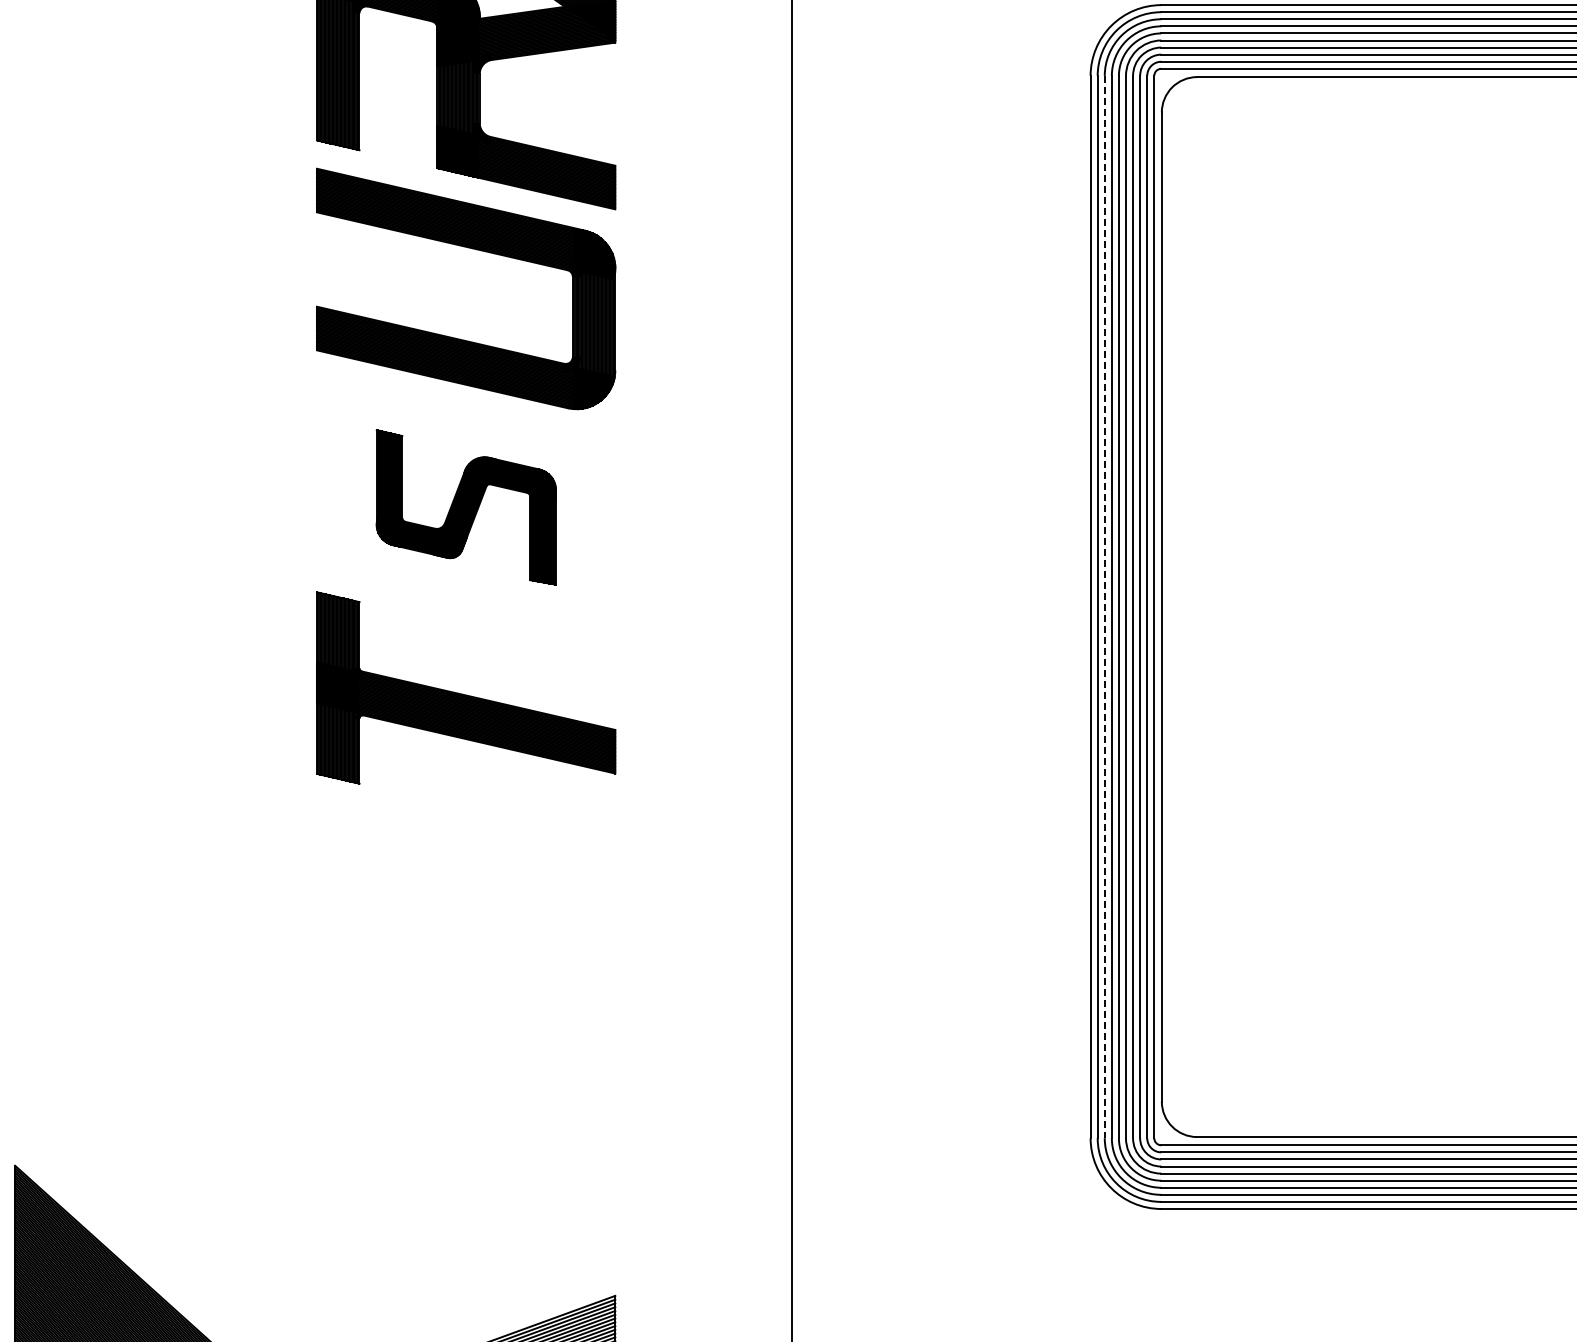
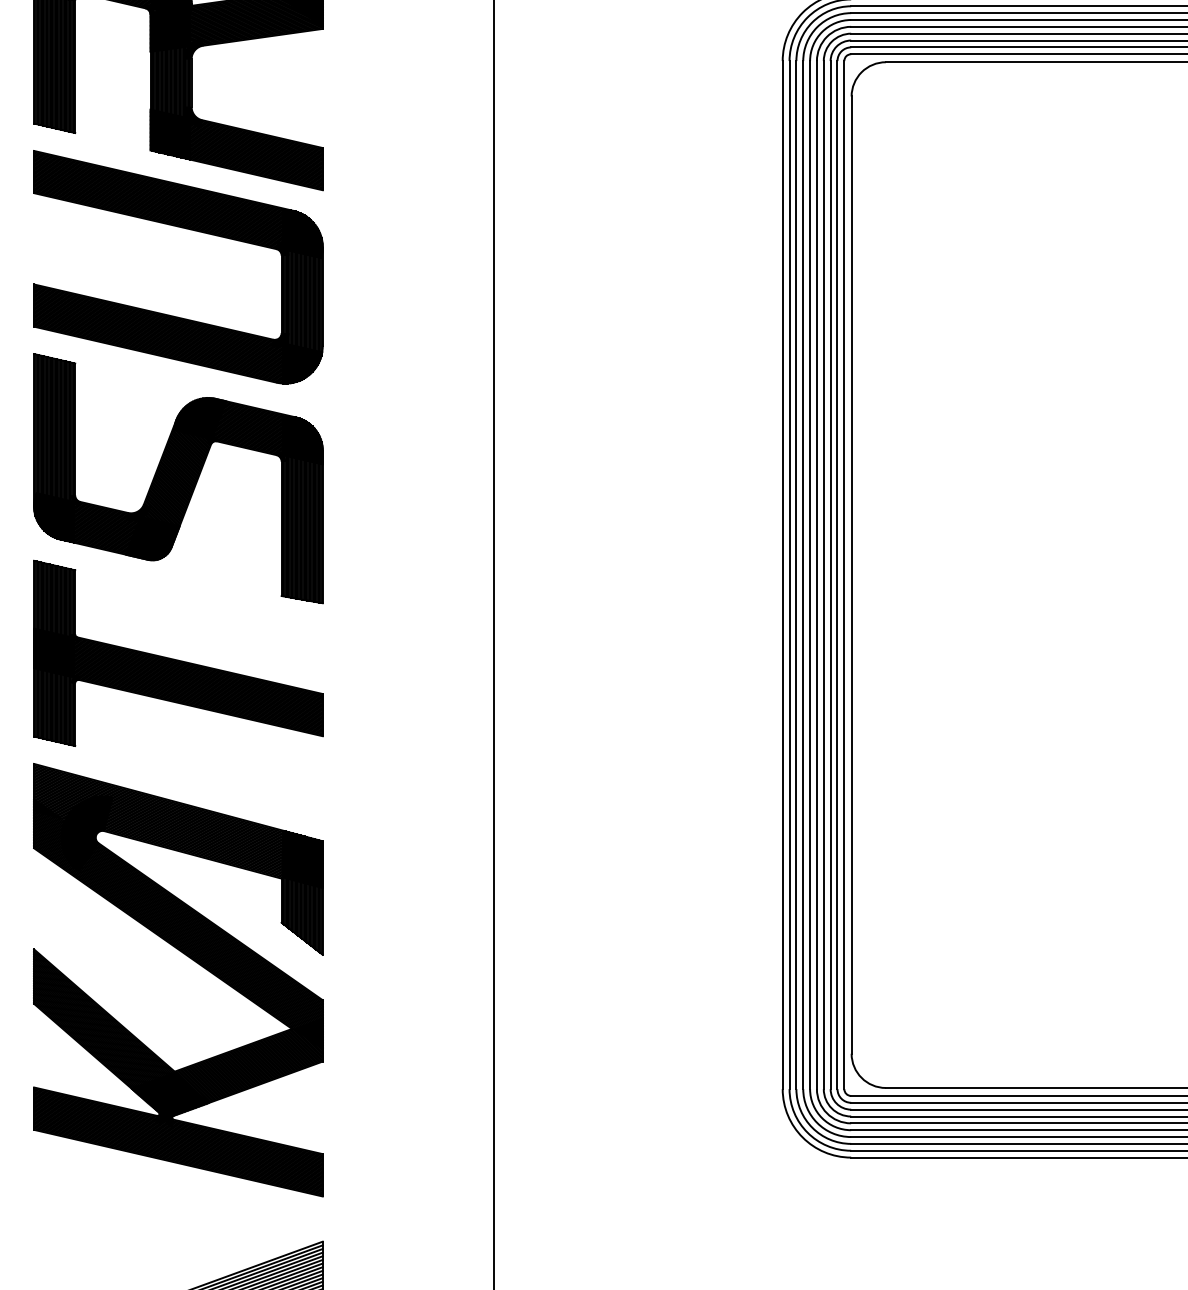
part: (466, 507) -> (178, 478), size x1.67
line: (1104, 607) -> (796, 575), dashed -> solid
part: (479, 1004) -> (191, 959), added

